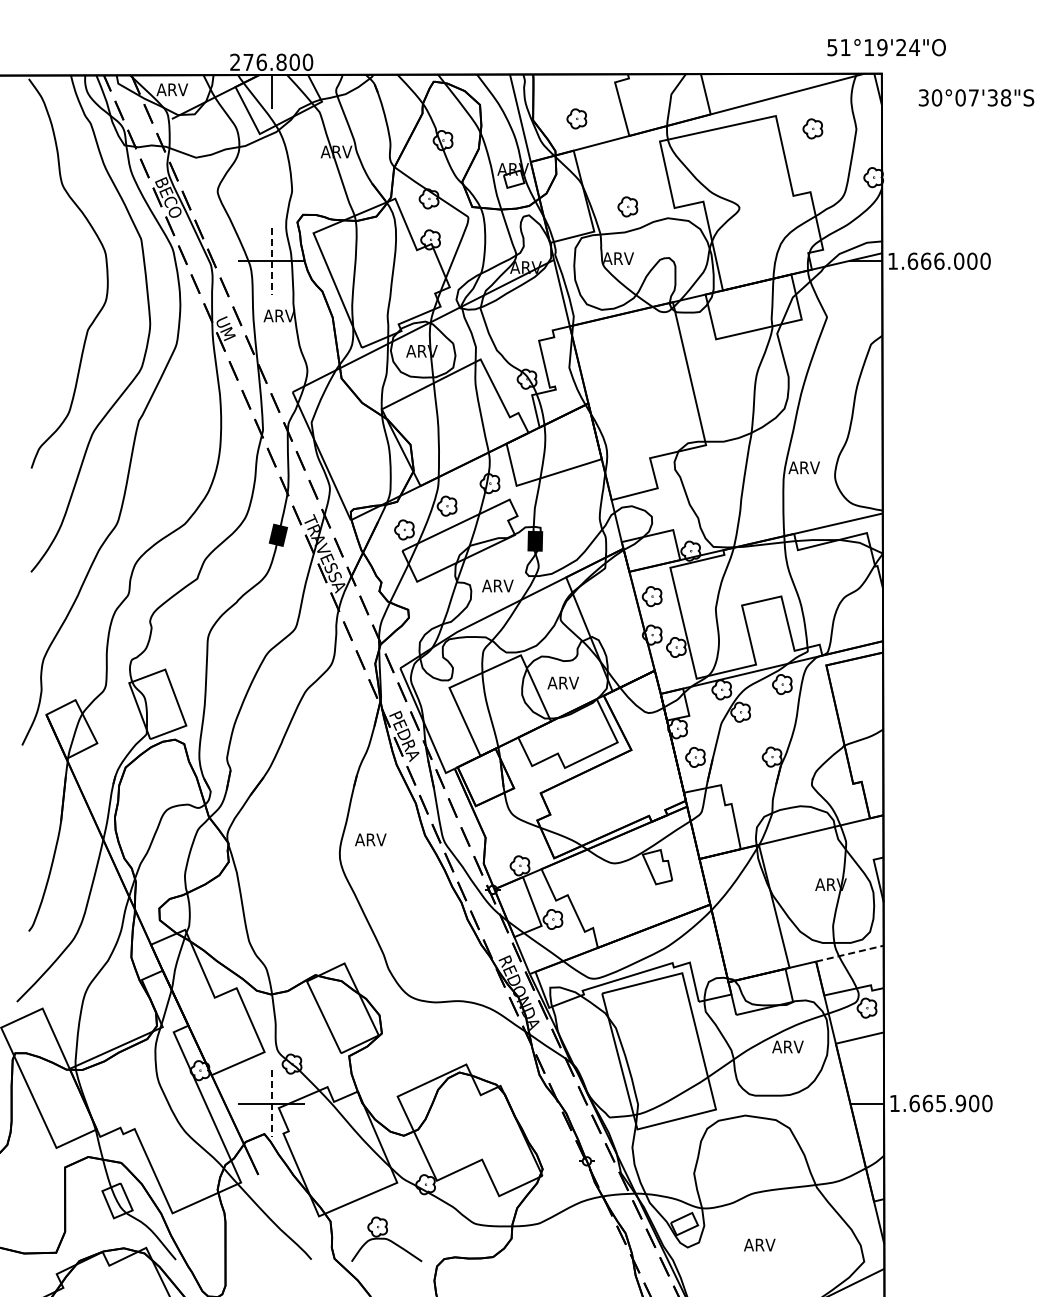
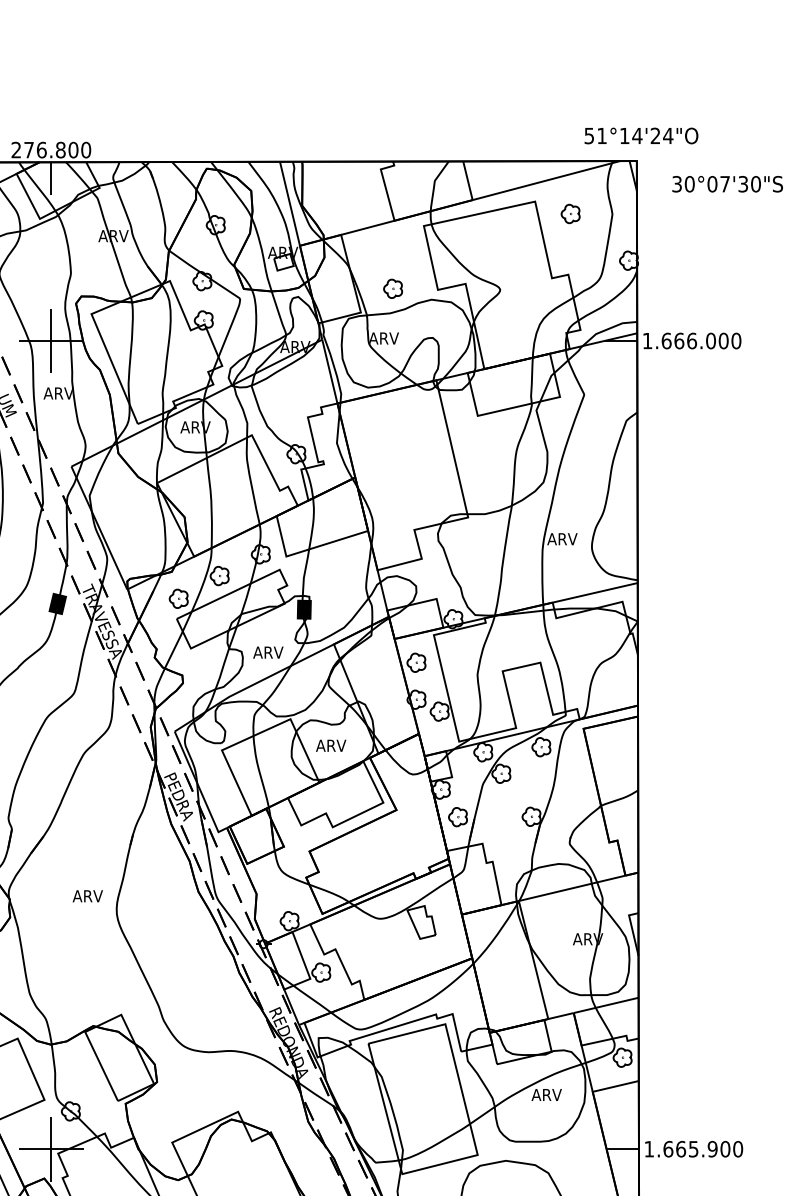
text: (882, 47) -> (637, 135), 51°19'24"O -> 51°14'24"O
text: (1005, 97) -> (755, 183), 30°07'38"S -> 30°07'30"S
part: (576, 118) -> (343, 204), removed
line: (271, 261) -> (51, 341), dashed -> solid
text: (370, 839) -> (87, 895), moved
line: (849, 953) -> (605, 1005), dashed -> solid
line: (271, 1103) -> (51, 1149), dashed -> solid

